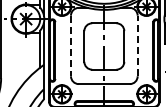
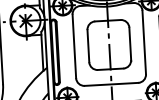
line: (137, 45) -> (144, 42), dashed -> solid
line: (70, 46) -> (73, 46), dashed -> solid

